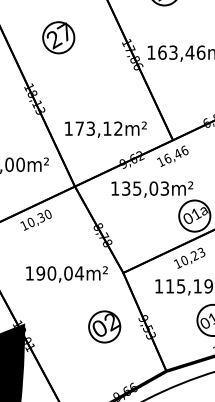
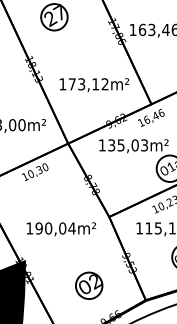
text: (105, 129) -> (94, 84), moved
text: (66, 274) -> (61, 229), moved
part: (104, 326) -> (89, 285), moved

